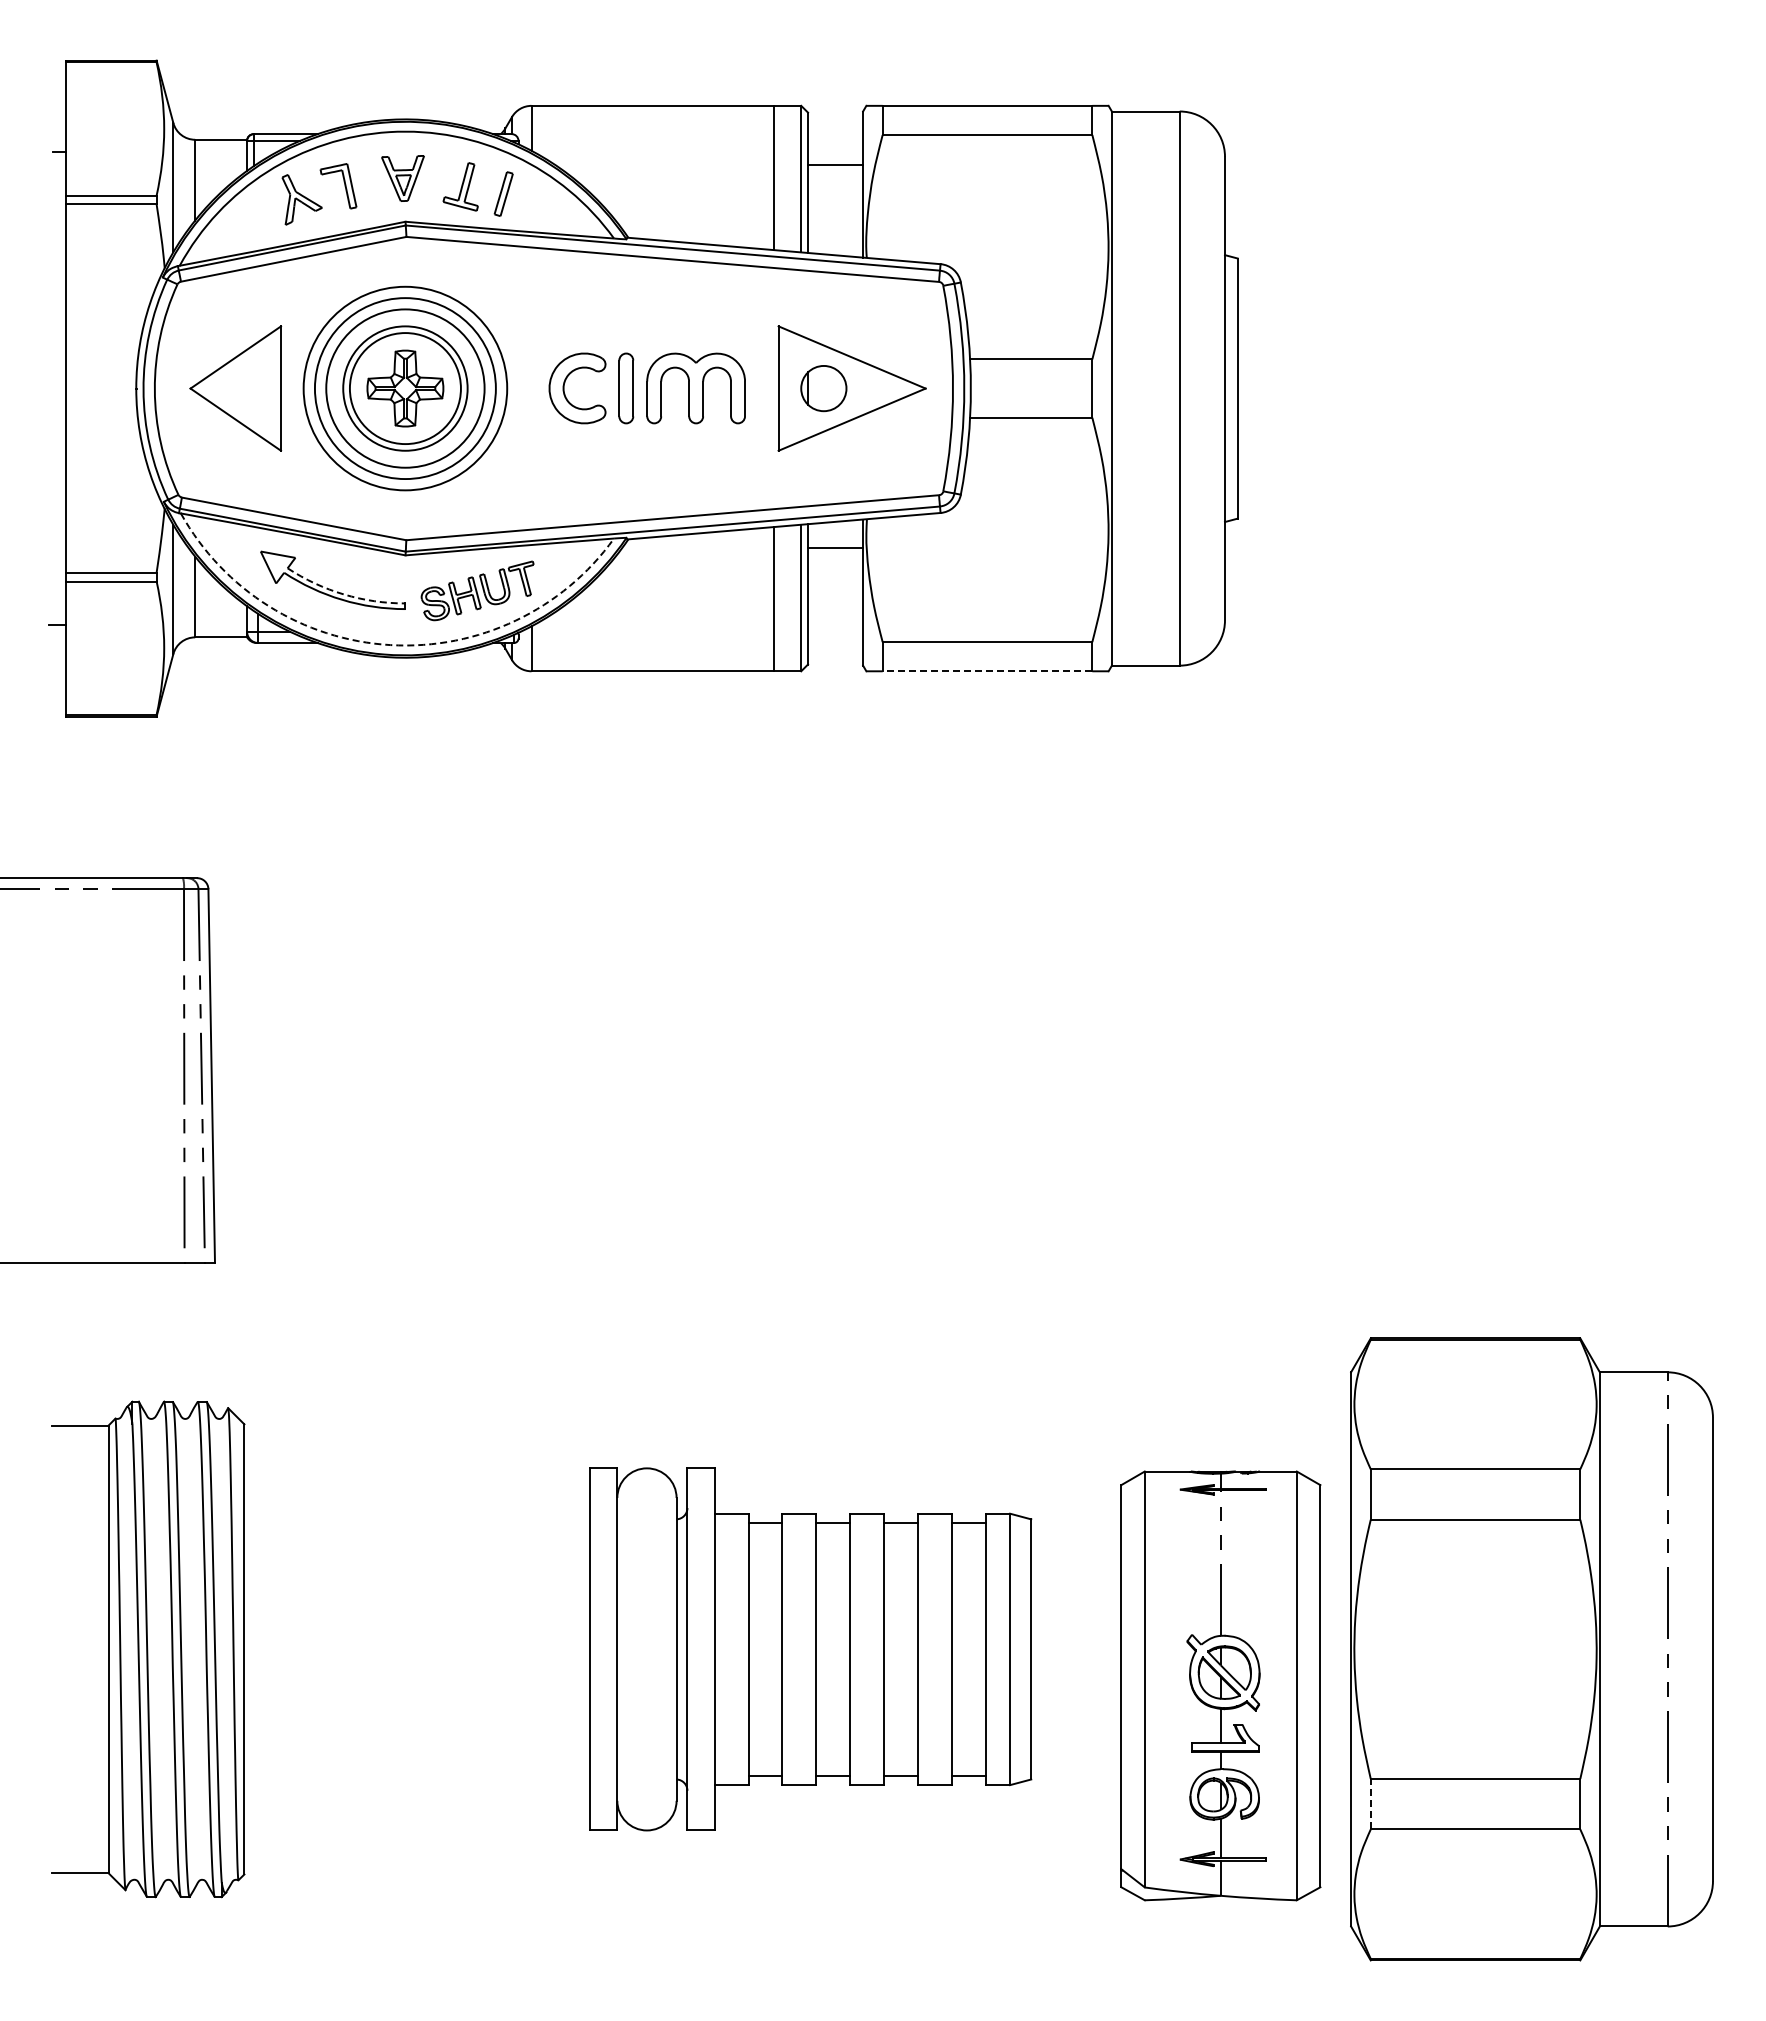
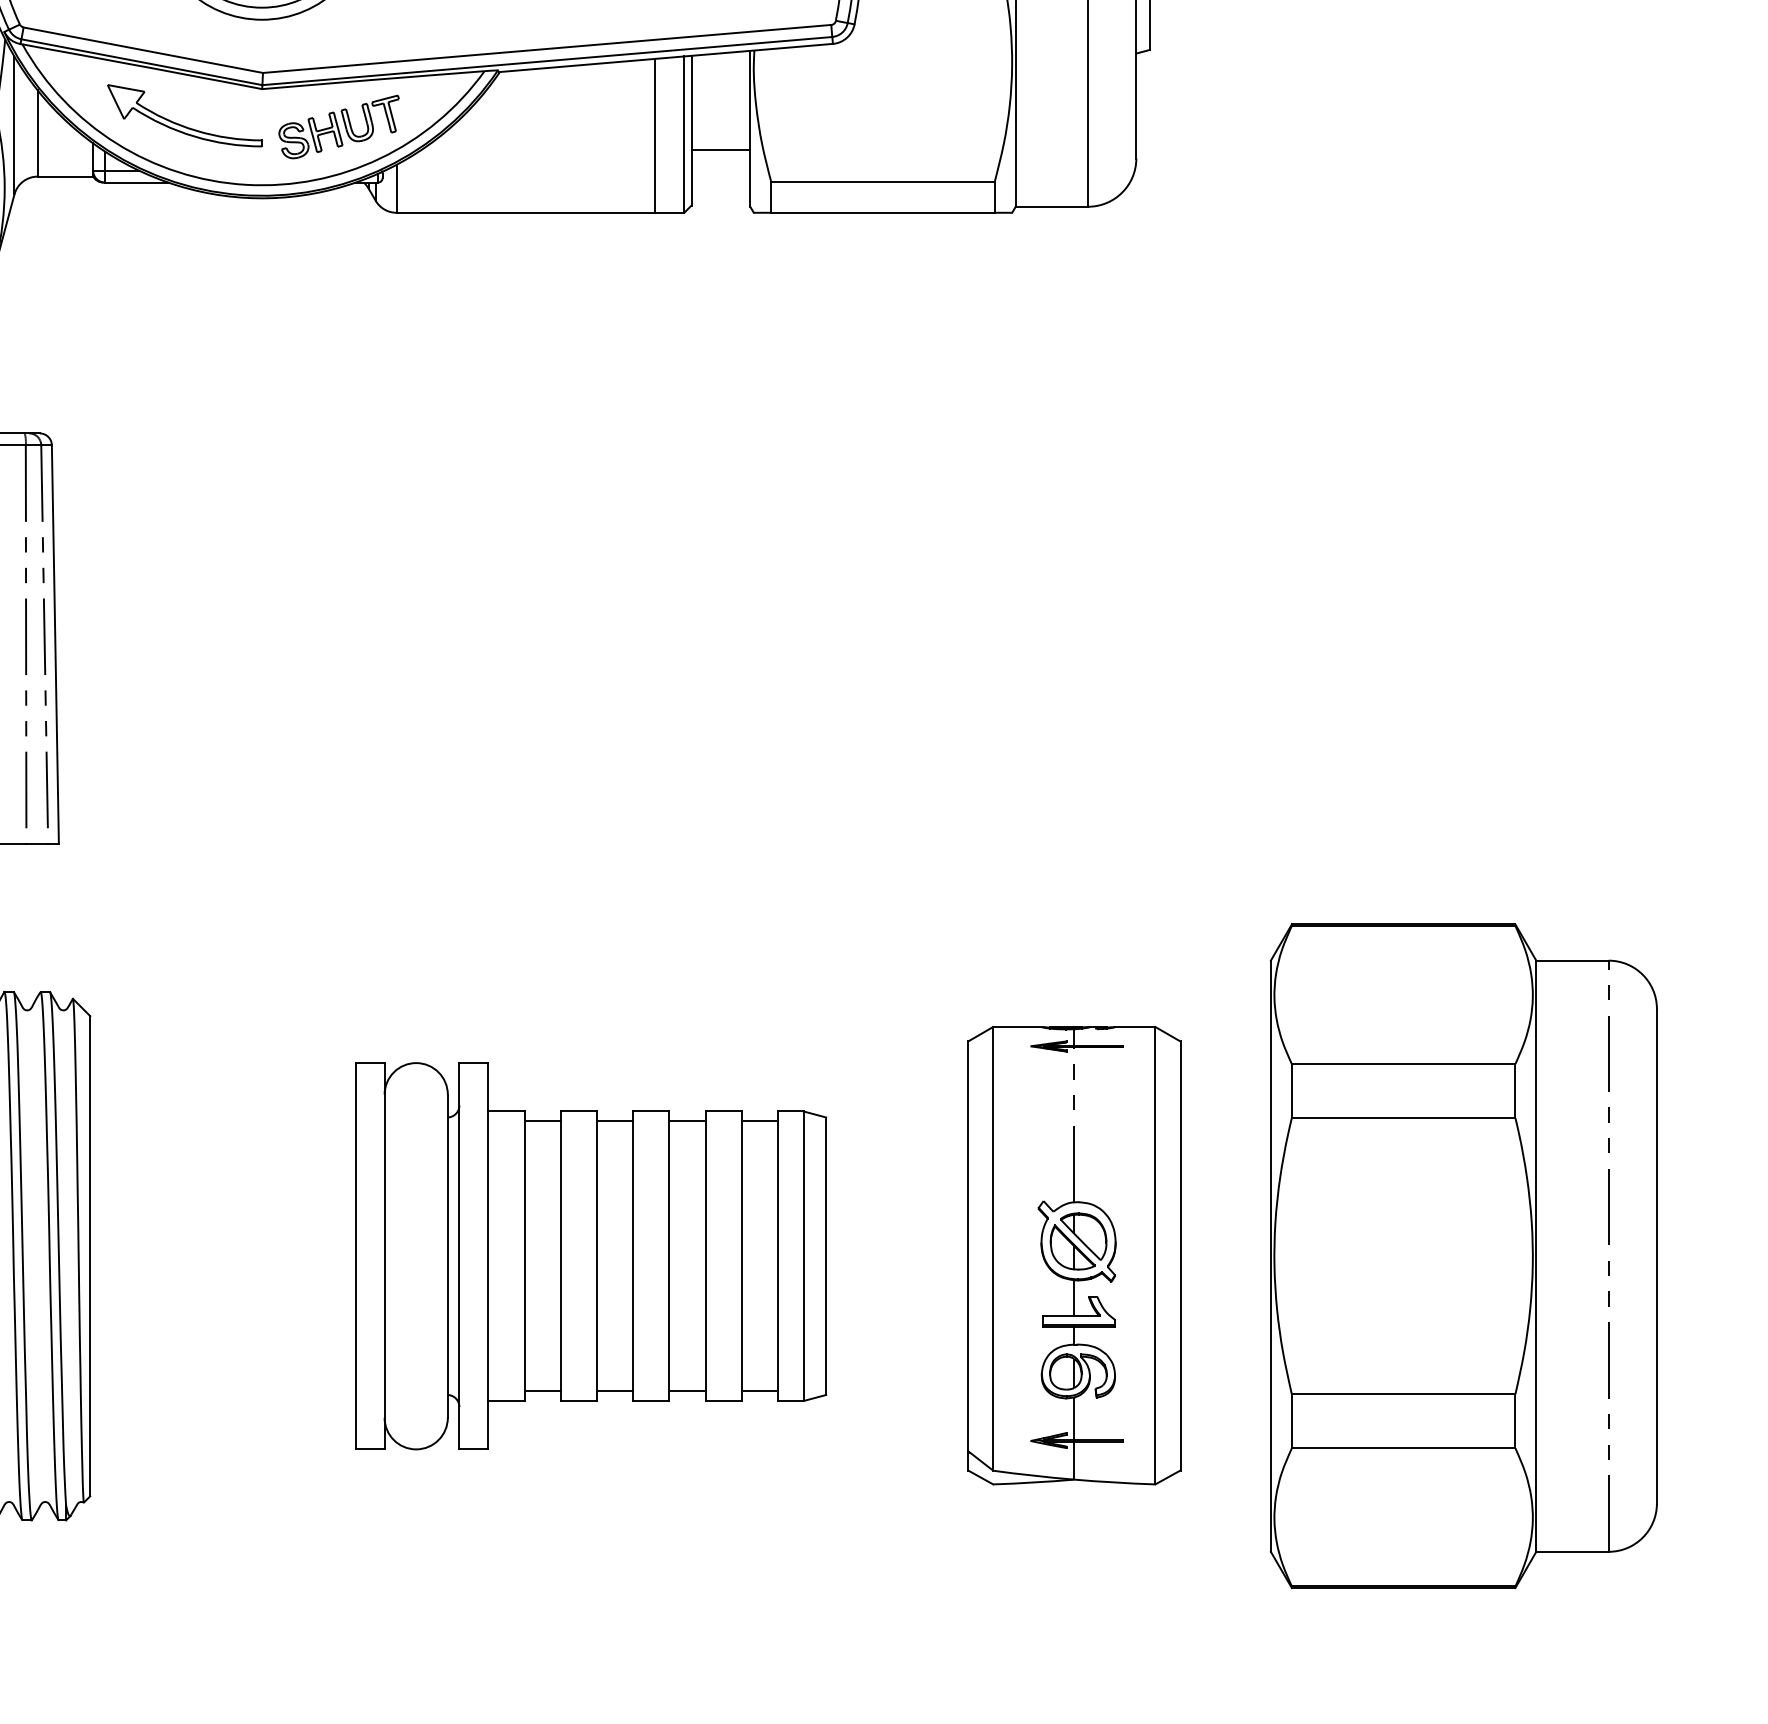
line: (835, 548) -> (720, 150), moved
arc: (343, 594) -> (195, 130), dashed -> solid
arc: (390, 645) -> (246, 185), dashed -> solid
line: (987, 671) -> (882, 213), dashed -> solid
part: (810, 1649) -> (590, 1256), moved
part: (1220, 1685) -> (1073, 1255), moved
line: (1370, 1803) -> (1291, 1420), dashed -> solid

